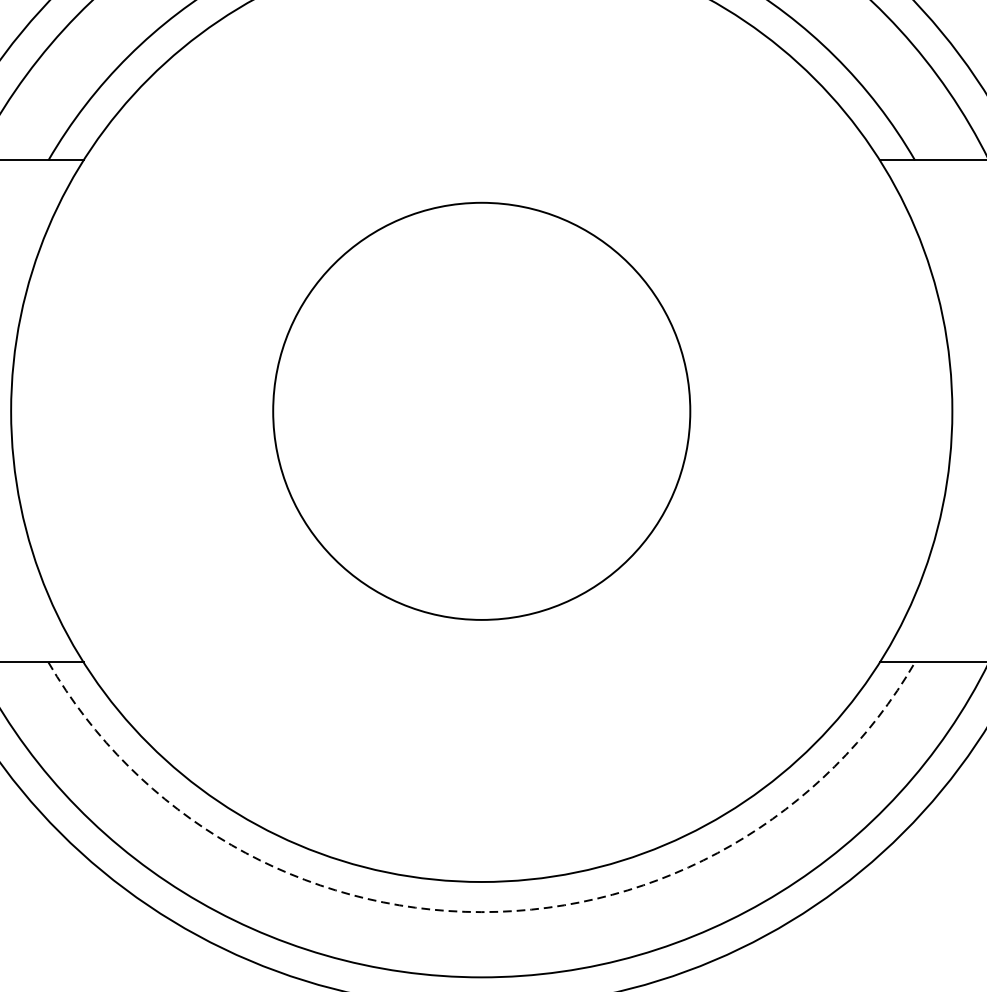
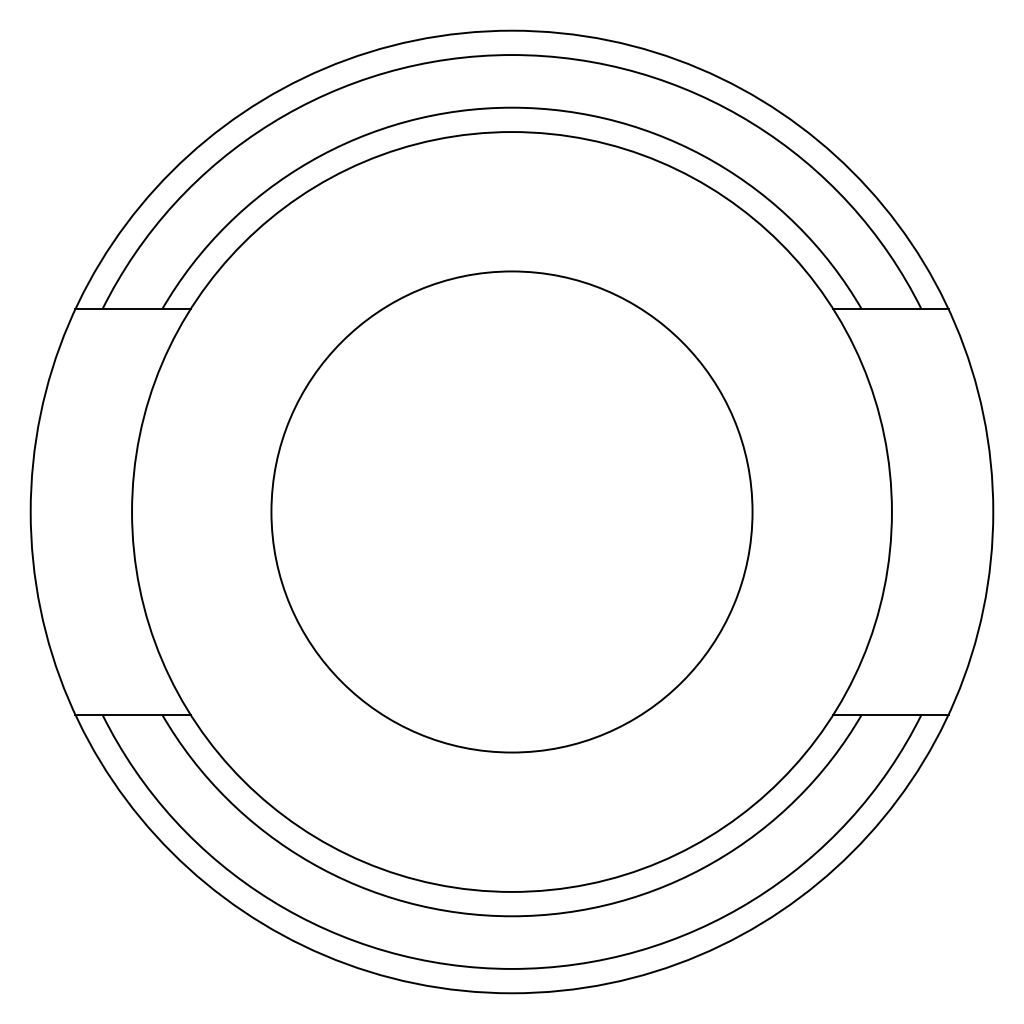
circle: (481, 410) -> (511, 511), size x1.43
arc: (481, 912) -> (511, 916), dashed -> solid

